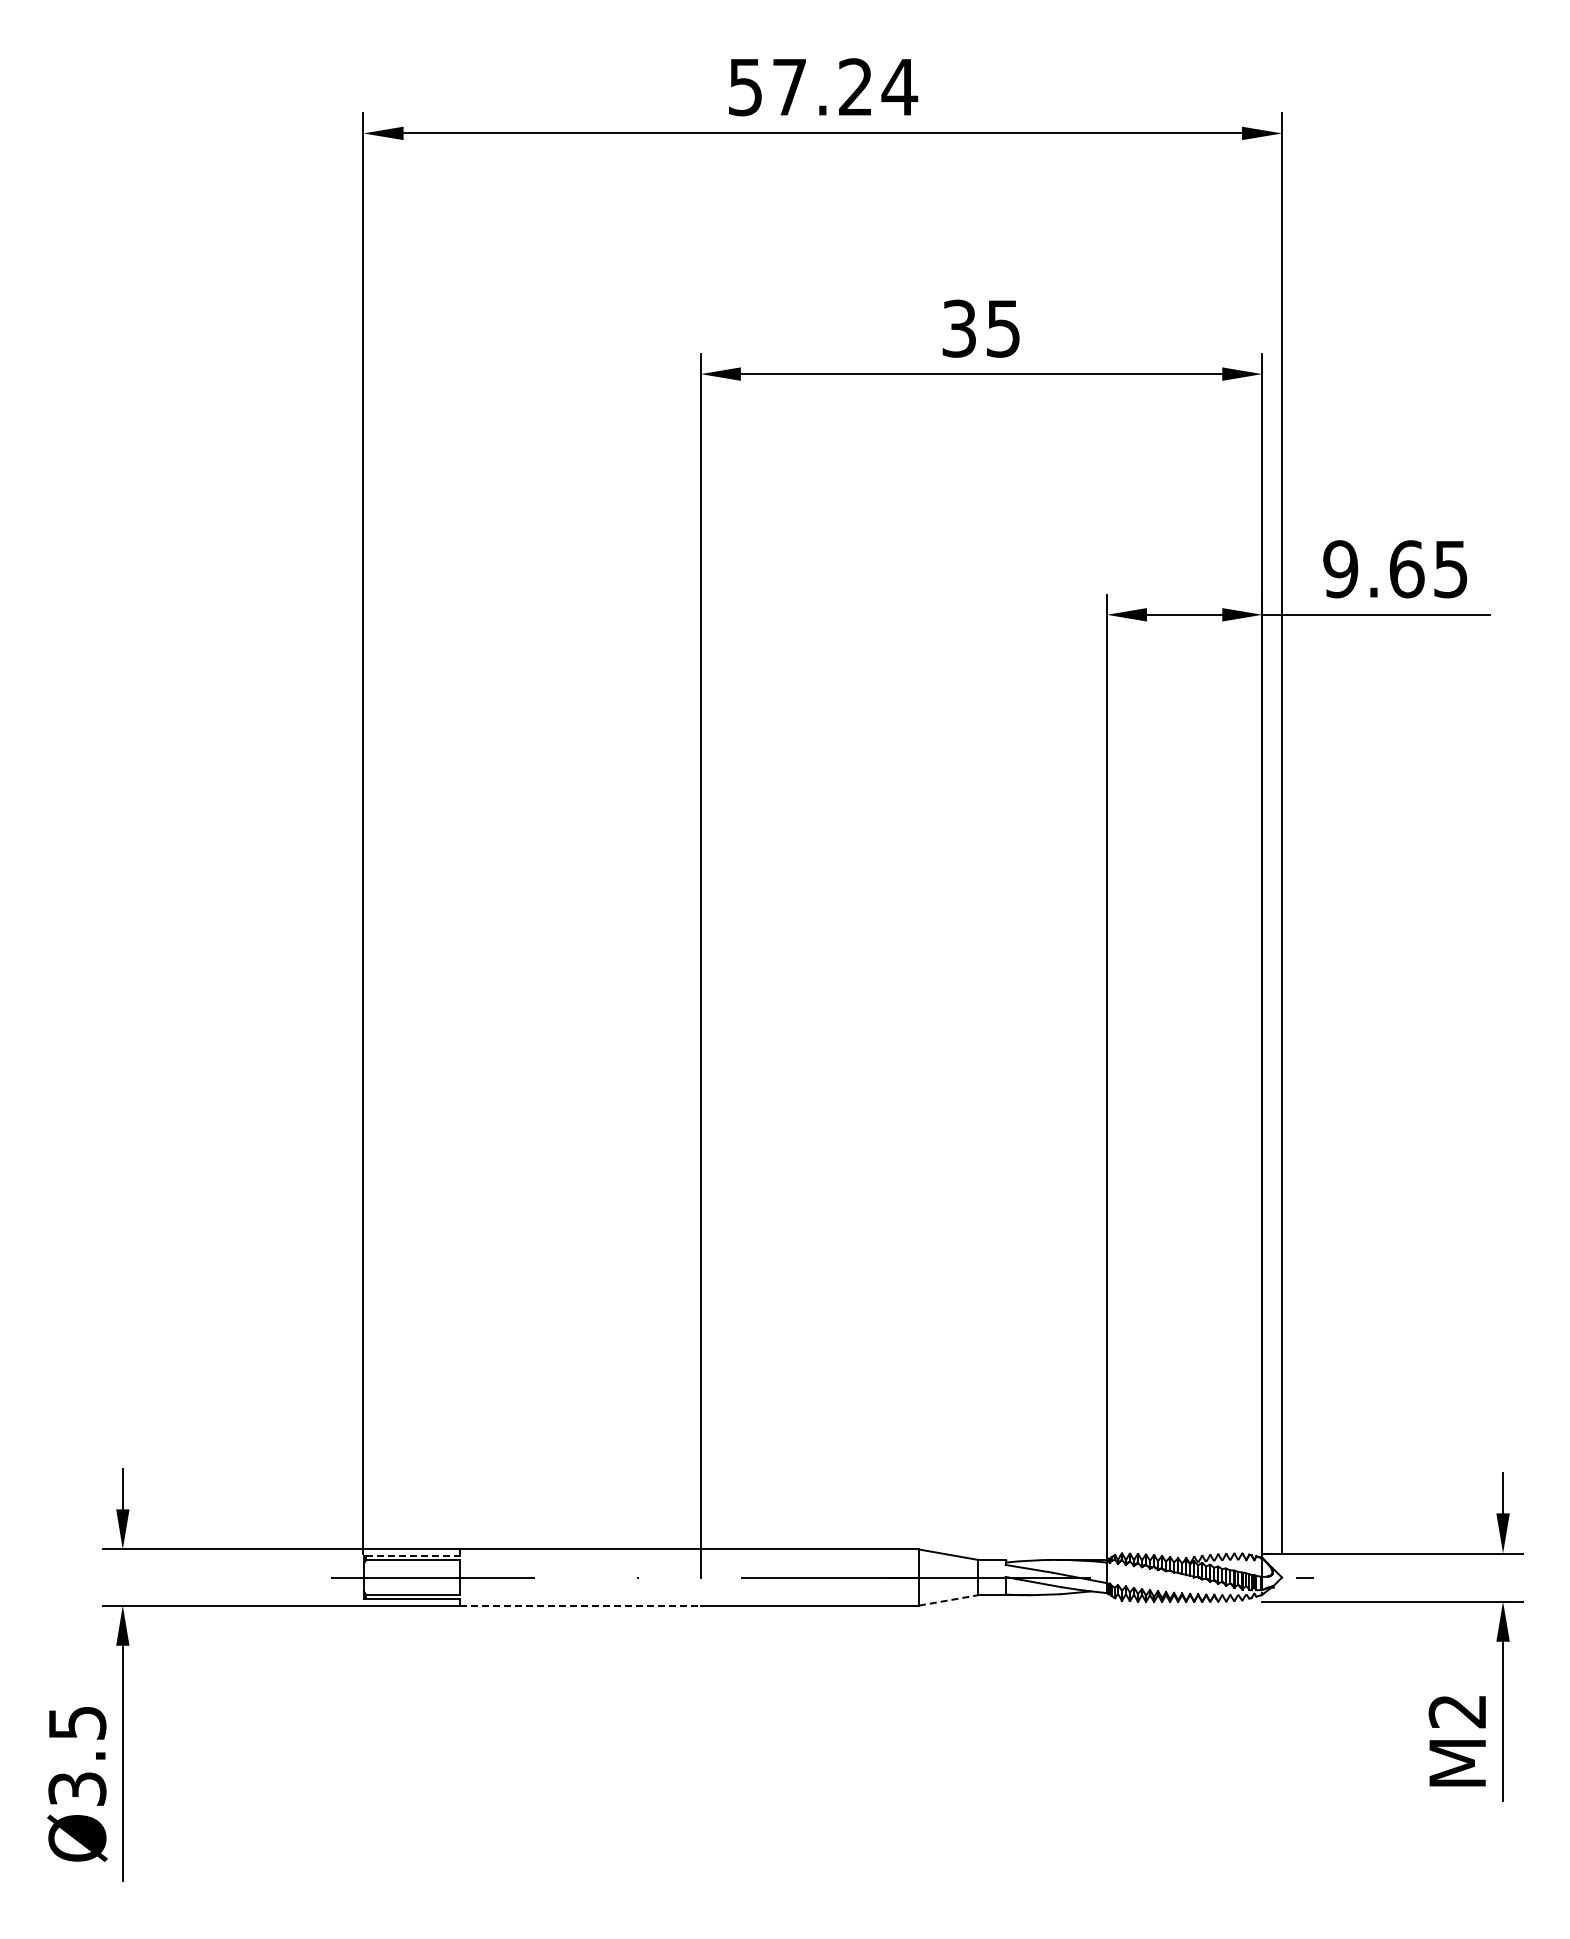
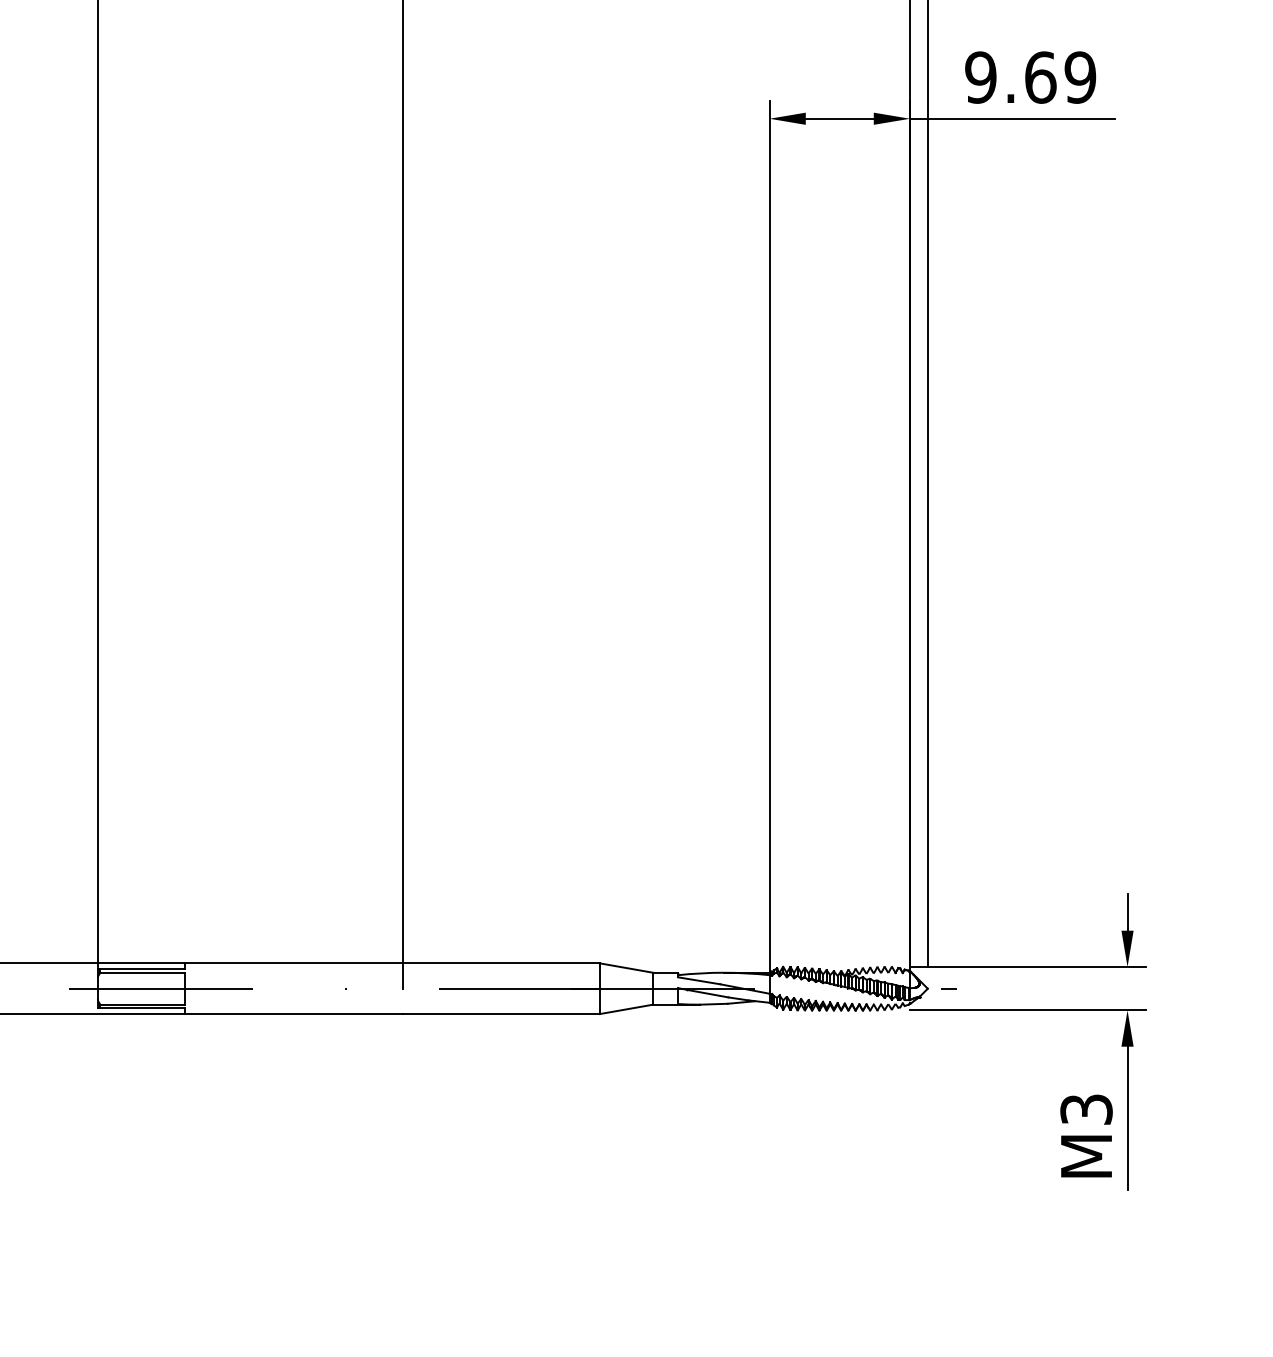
text: (1450, 569) -> (1080, 77), 9.65 -> 9.69
line: (413, 1555) -> (142, 968), dashed -> solid
line: (949, 1600) -> (627, 1009), dashed -> solid
line: (580, 1605) -> (293, 1013), dashed -> solid
text: (1457, 1711) -> (1086, 1109), M2 -> M3

